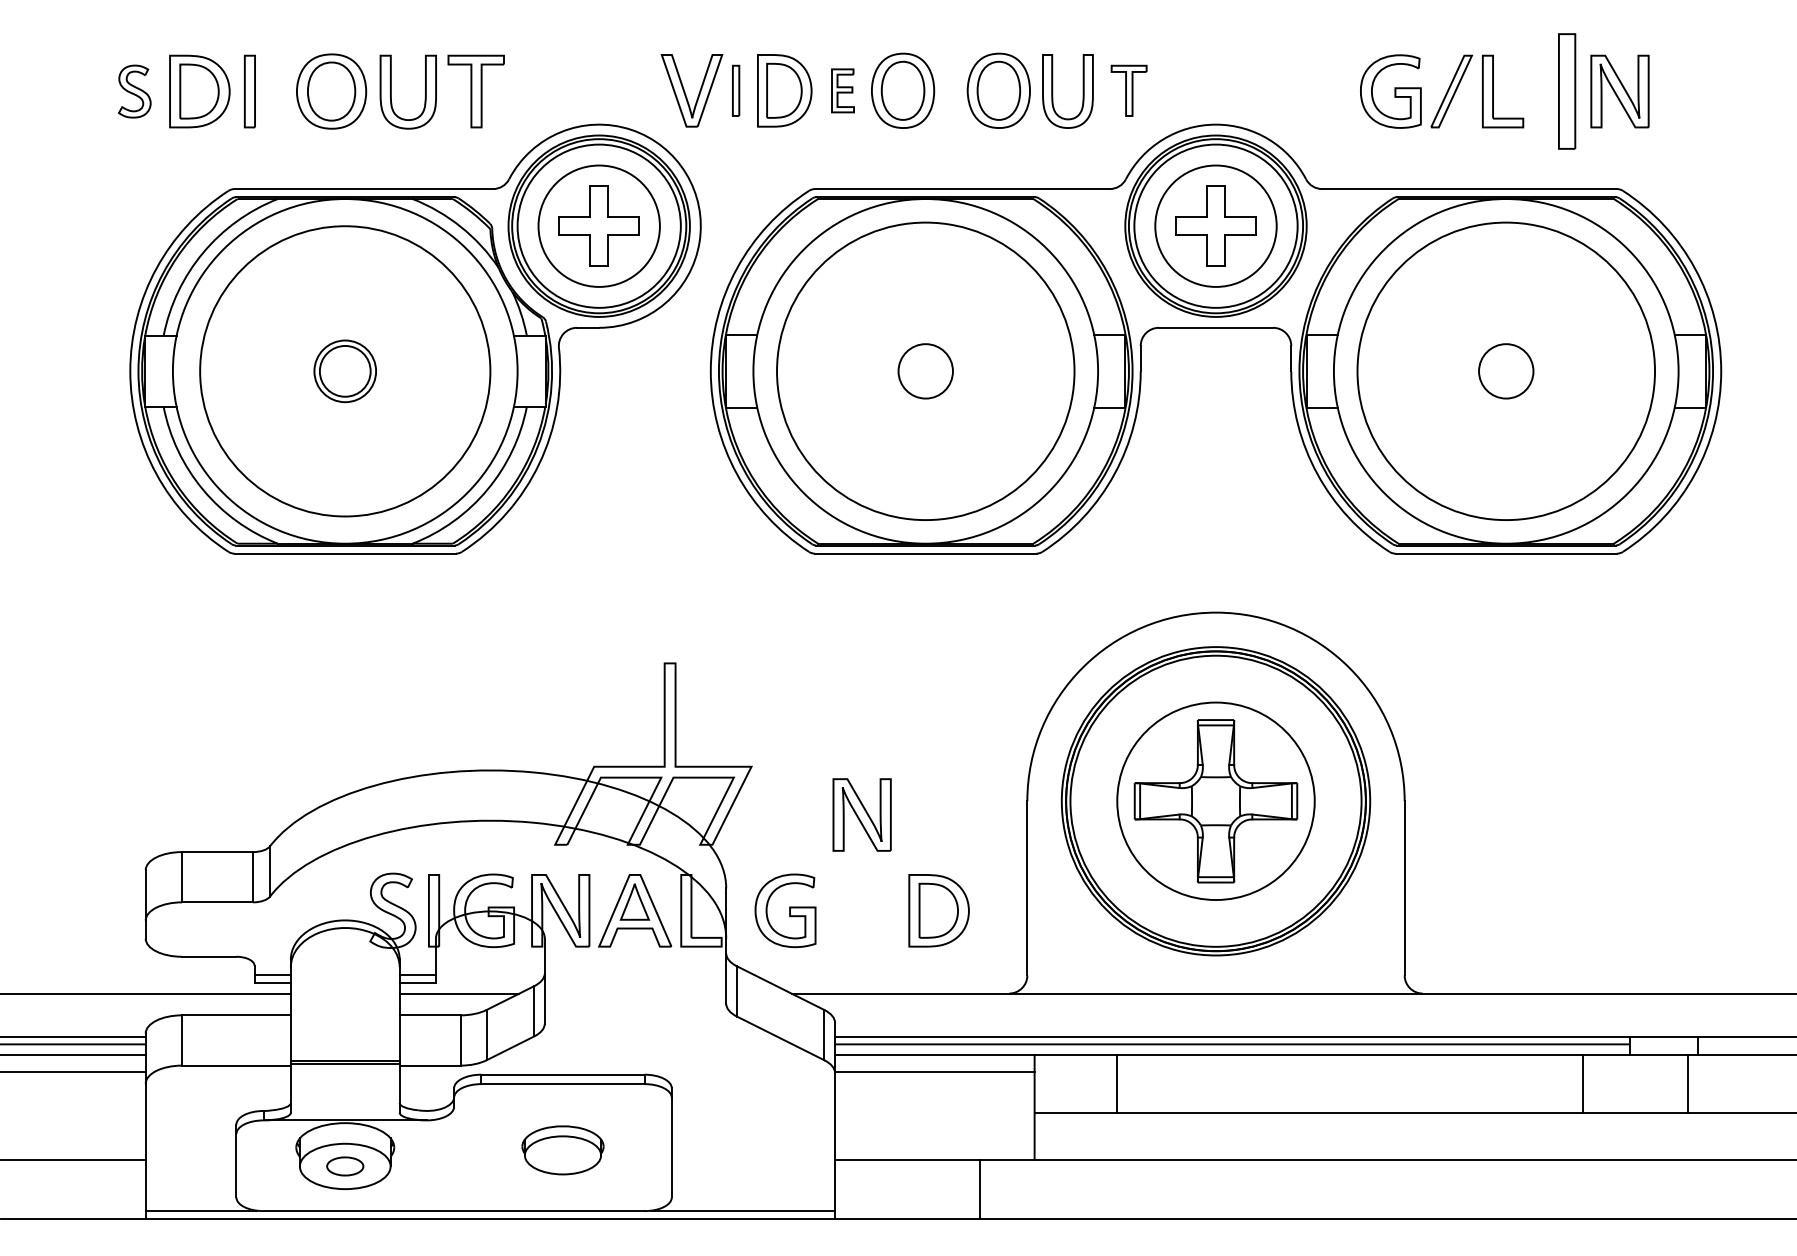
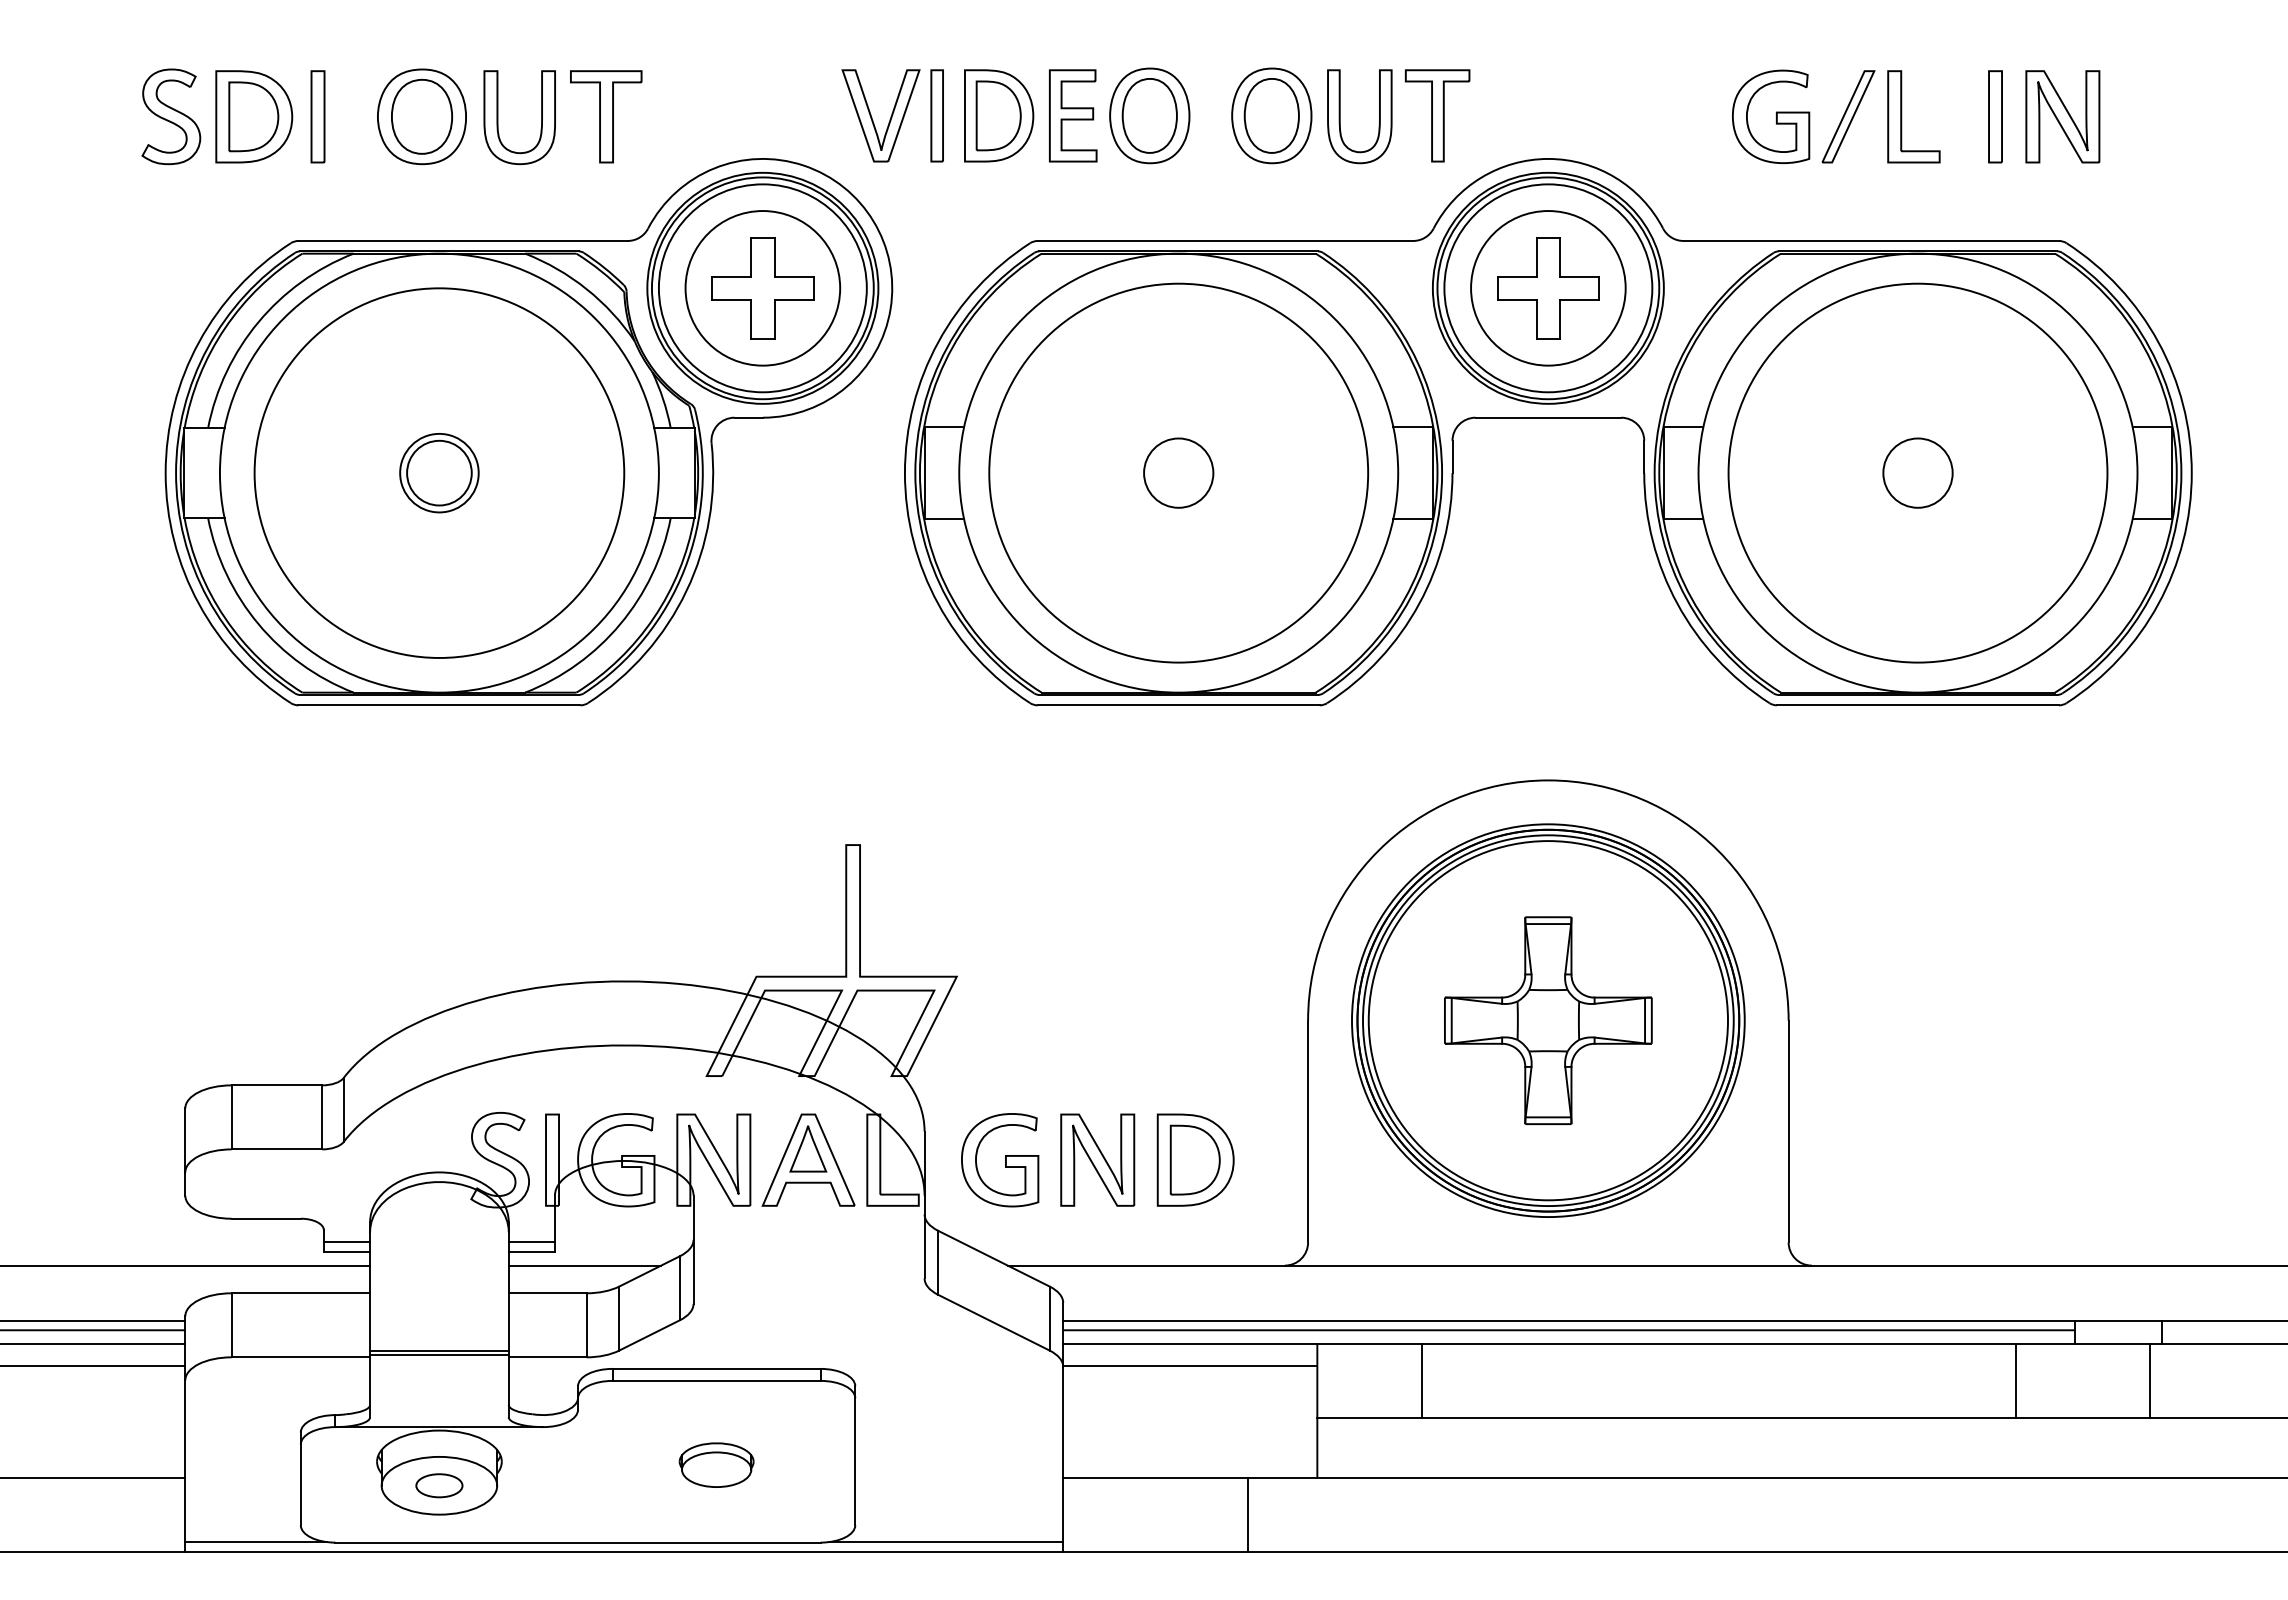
part: (735, 90) -> (936, 115), size x1.43
part: (843, 90) -> (1073, 115), size x1.67
part: (1128, 90) -> (1437, 115), size x1.43
part: (134, 91) -> (171, 116), size x1.43
part: (1567, 91) -> (1995, 116), size x0.62
circle: (1215, 801) -> (1547, 1020), size x1.43
part: (861, 814) -> (1097, 1159), moved
part: (562, 1149) -> (716, 1464), size x0.71

